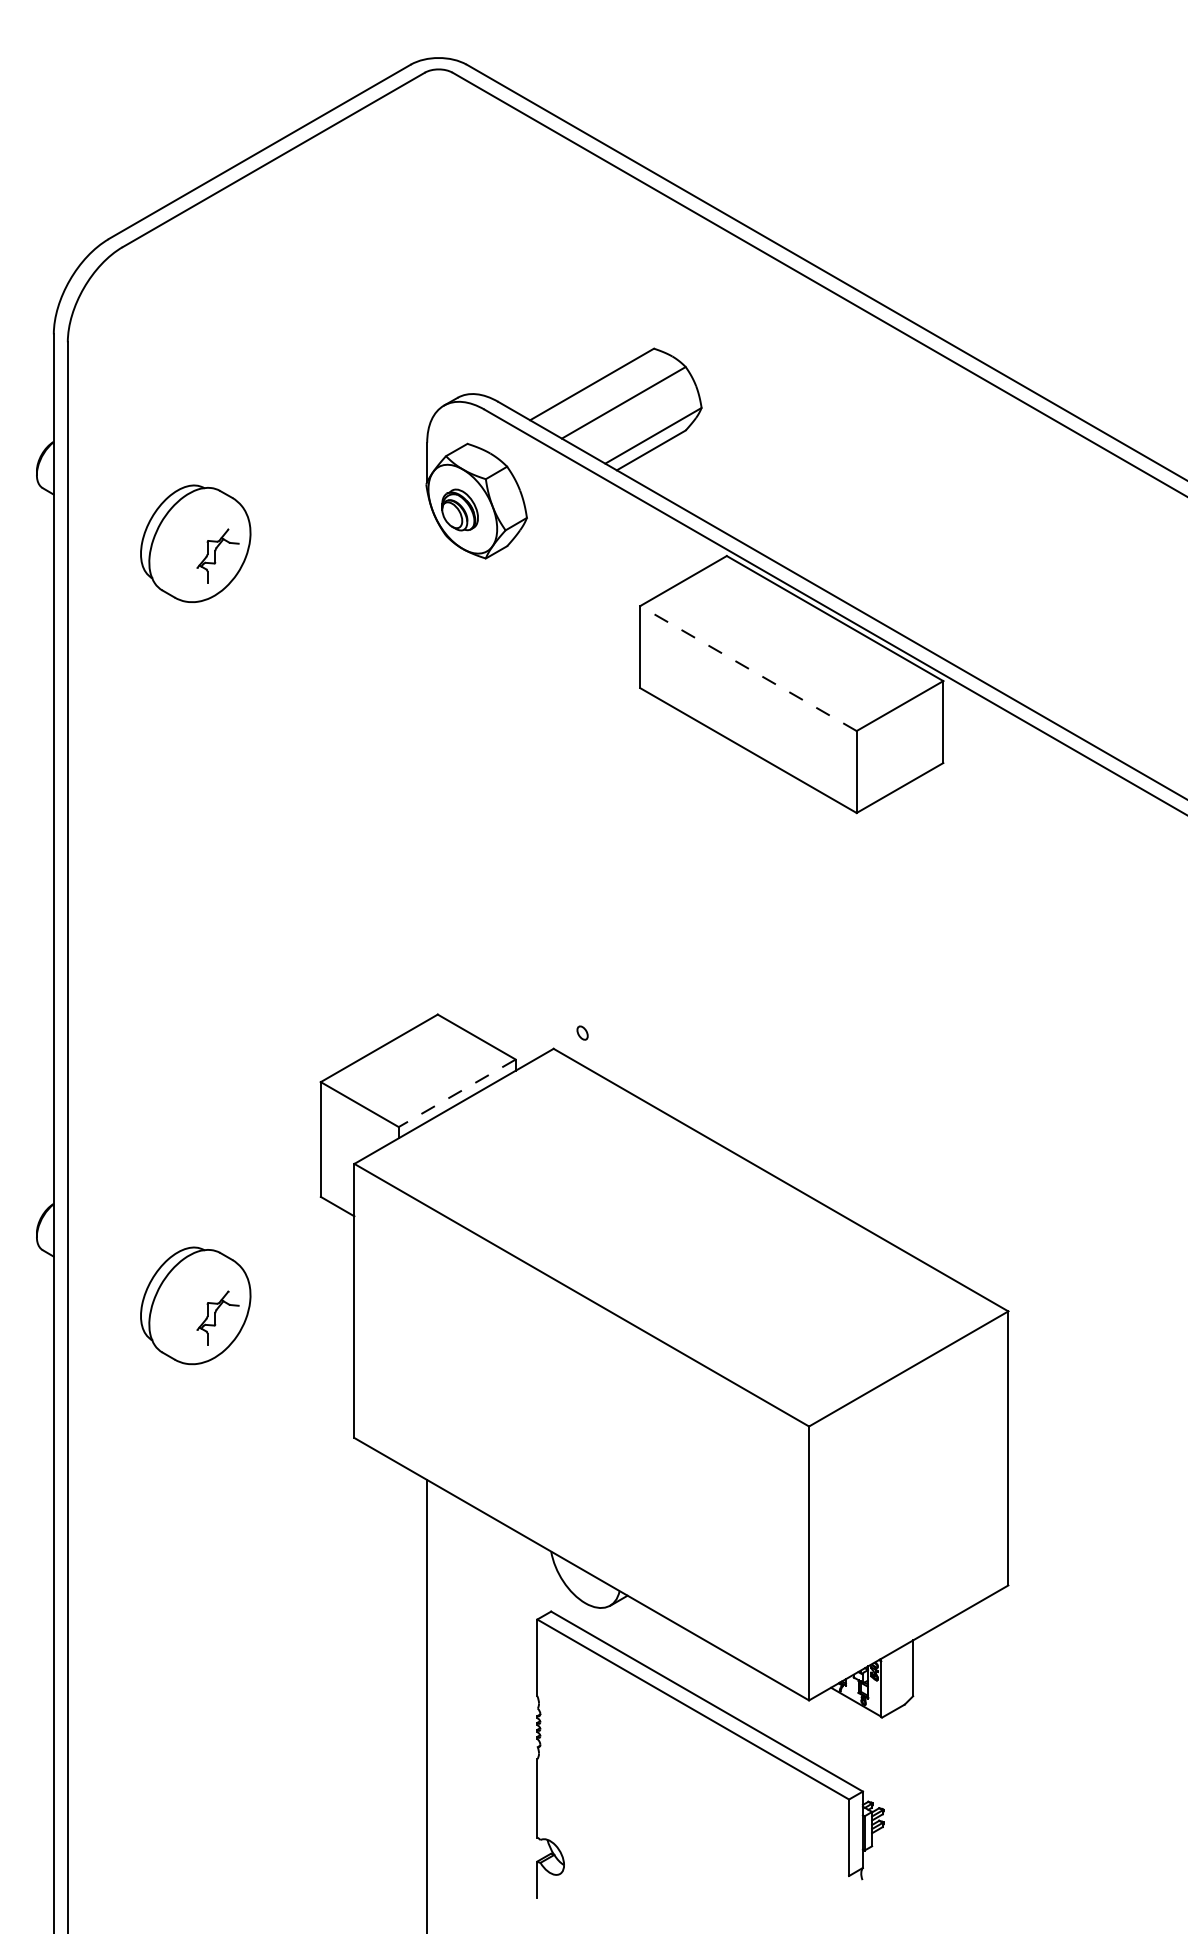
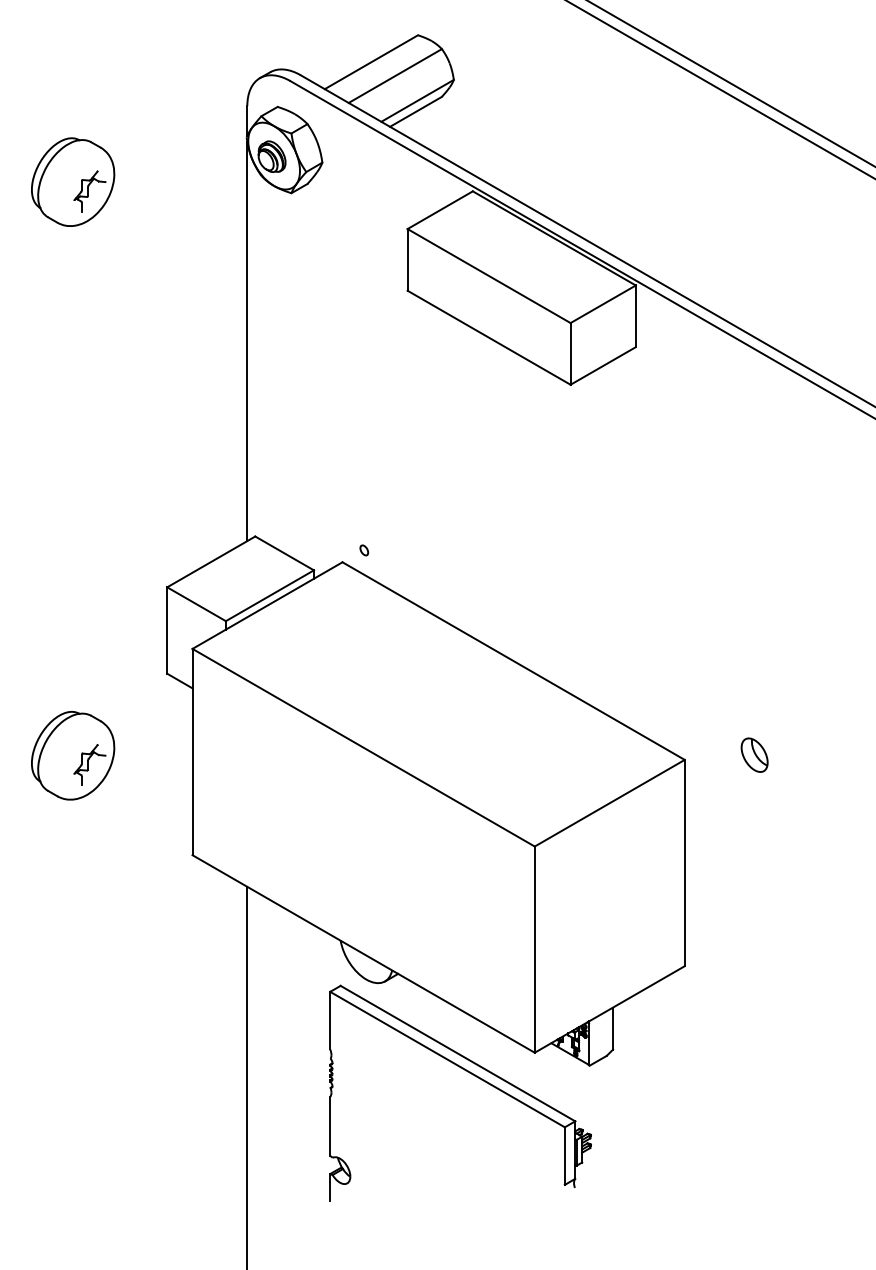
line: (748, 668) -> (489, 276), dashed -> solid
line: (427, 755) -> (247, 341), added
line: (457, 1093) -> (270, 595), dashed -> solid
part: (1101, 1305) -> (754, 755), added

